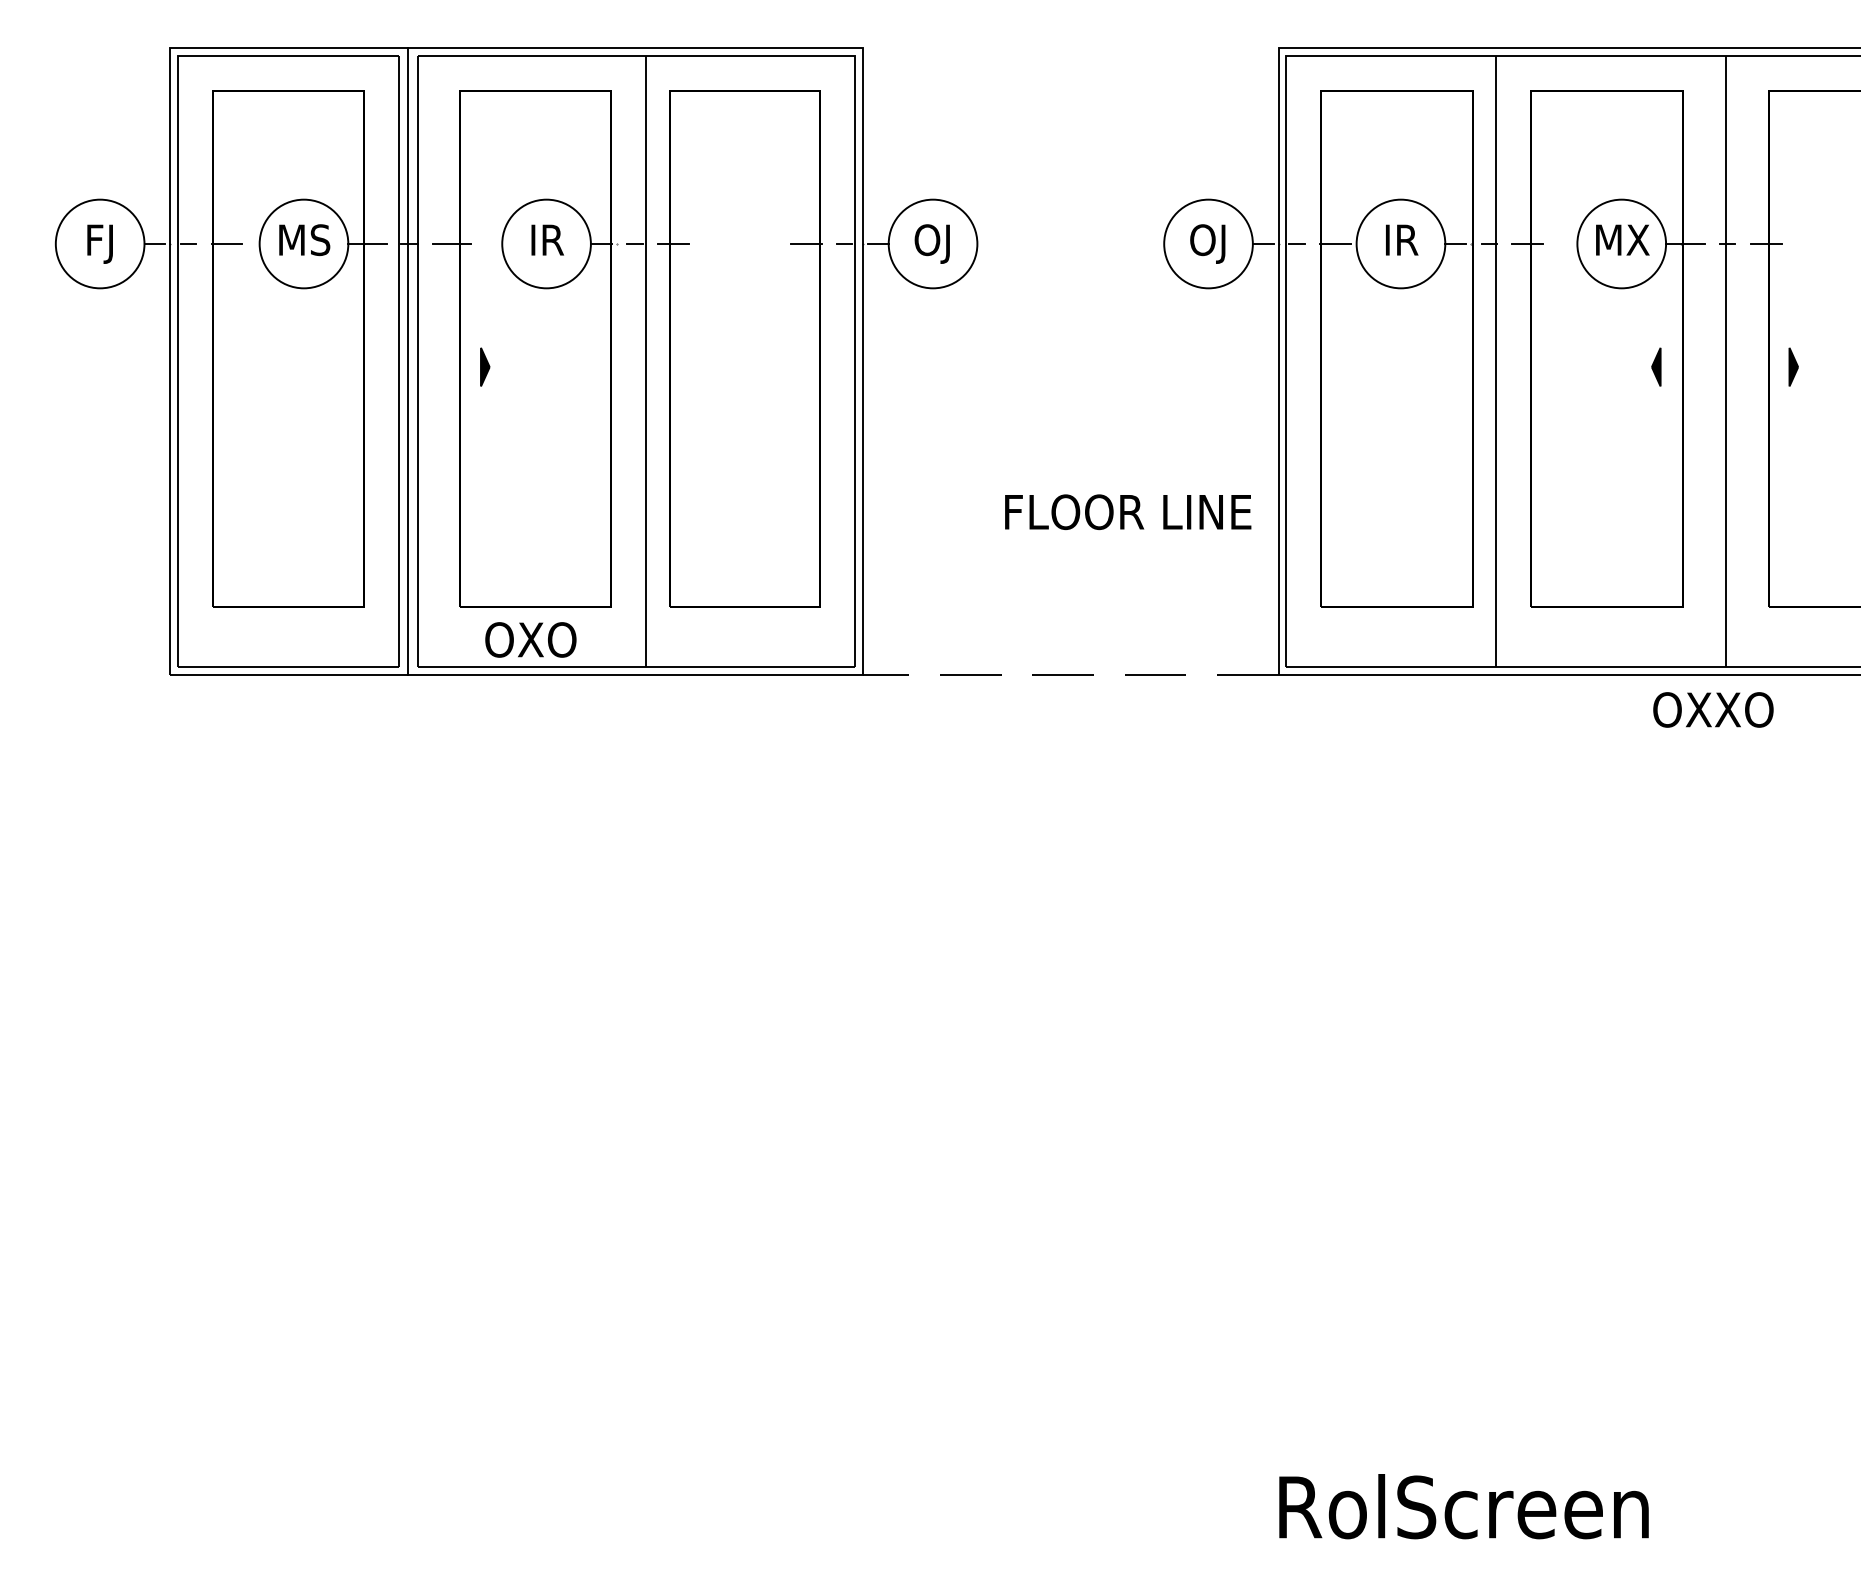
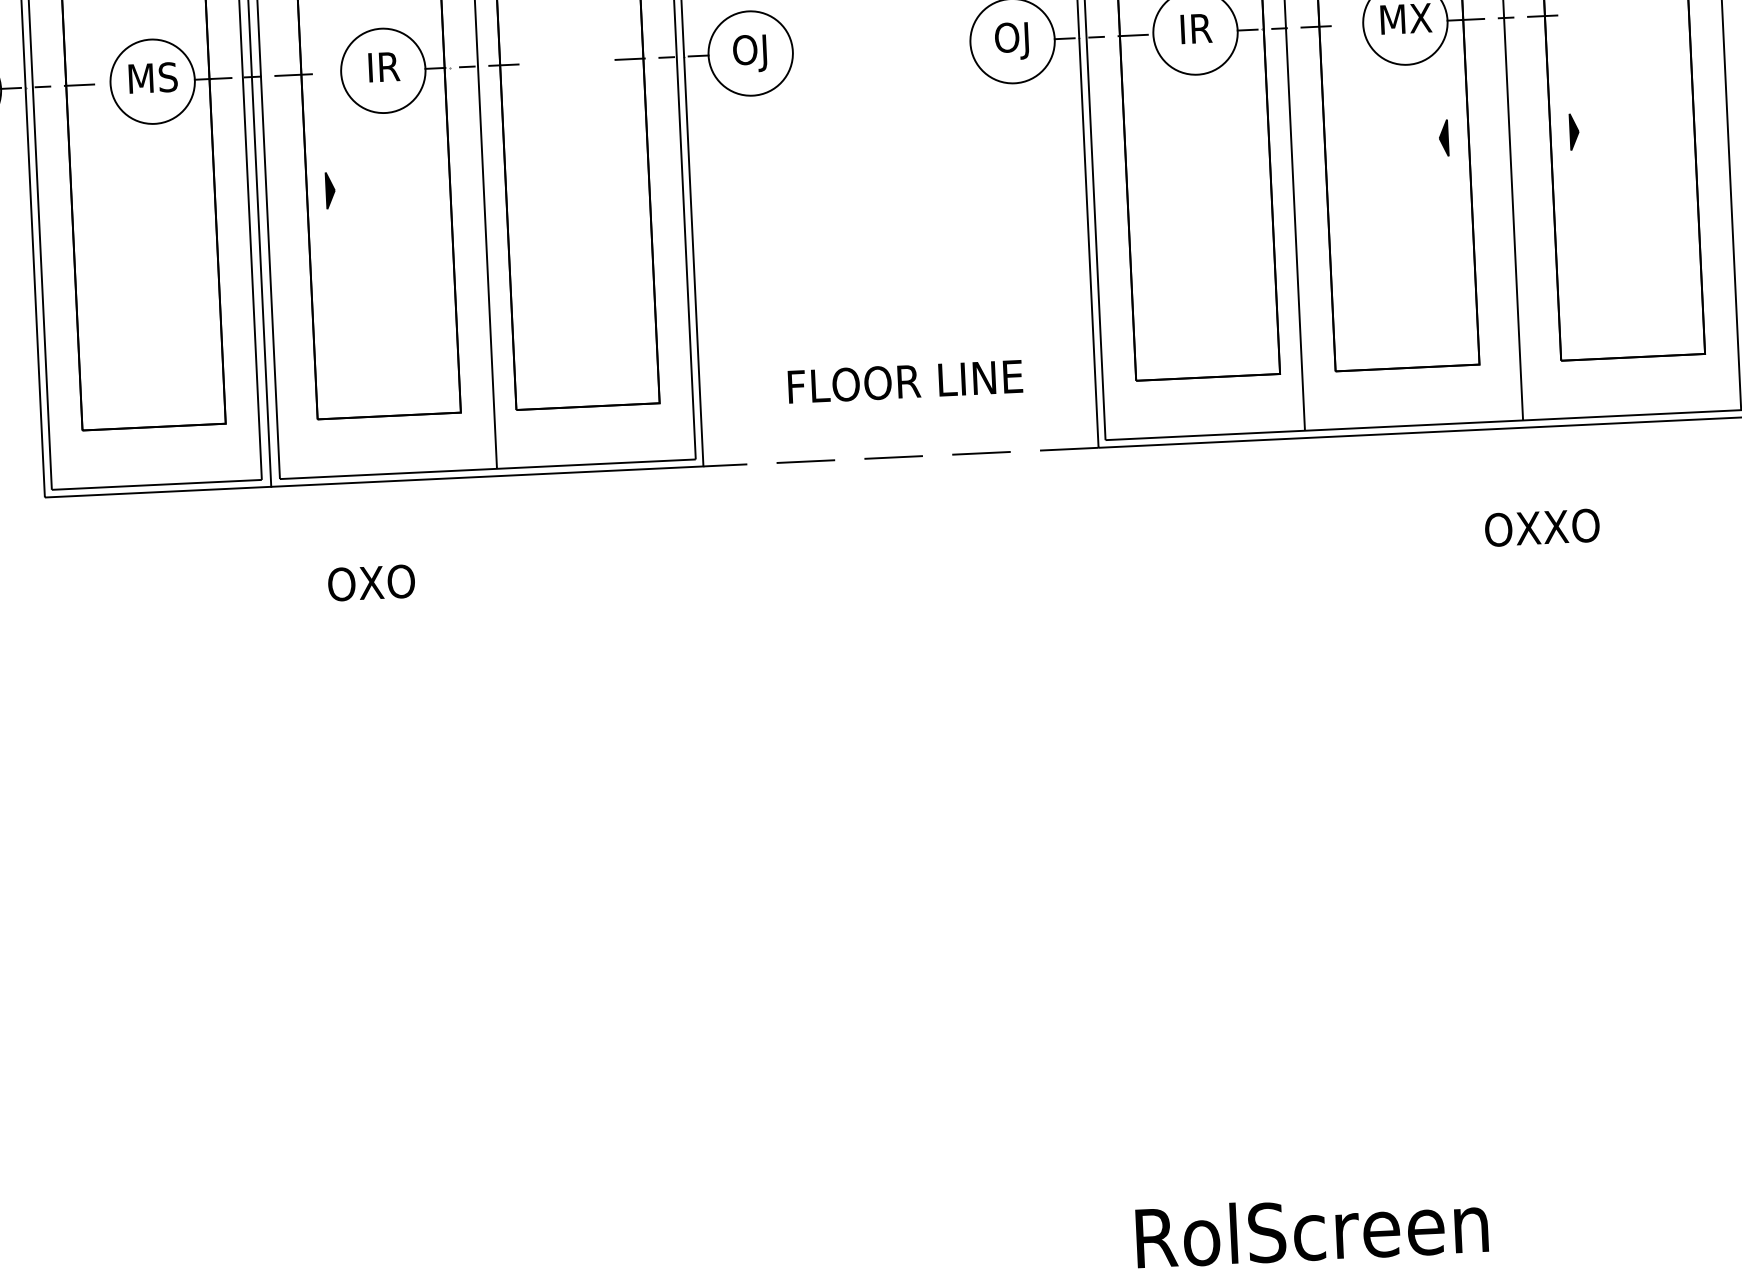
text: (1128, 512) -> (905, 382), moved
text: (530, 639) -> (371, 582), moved
text: (1713, 709) -> (1542, 527), moved

